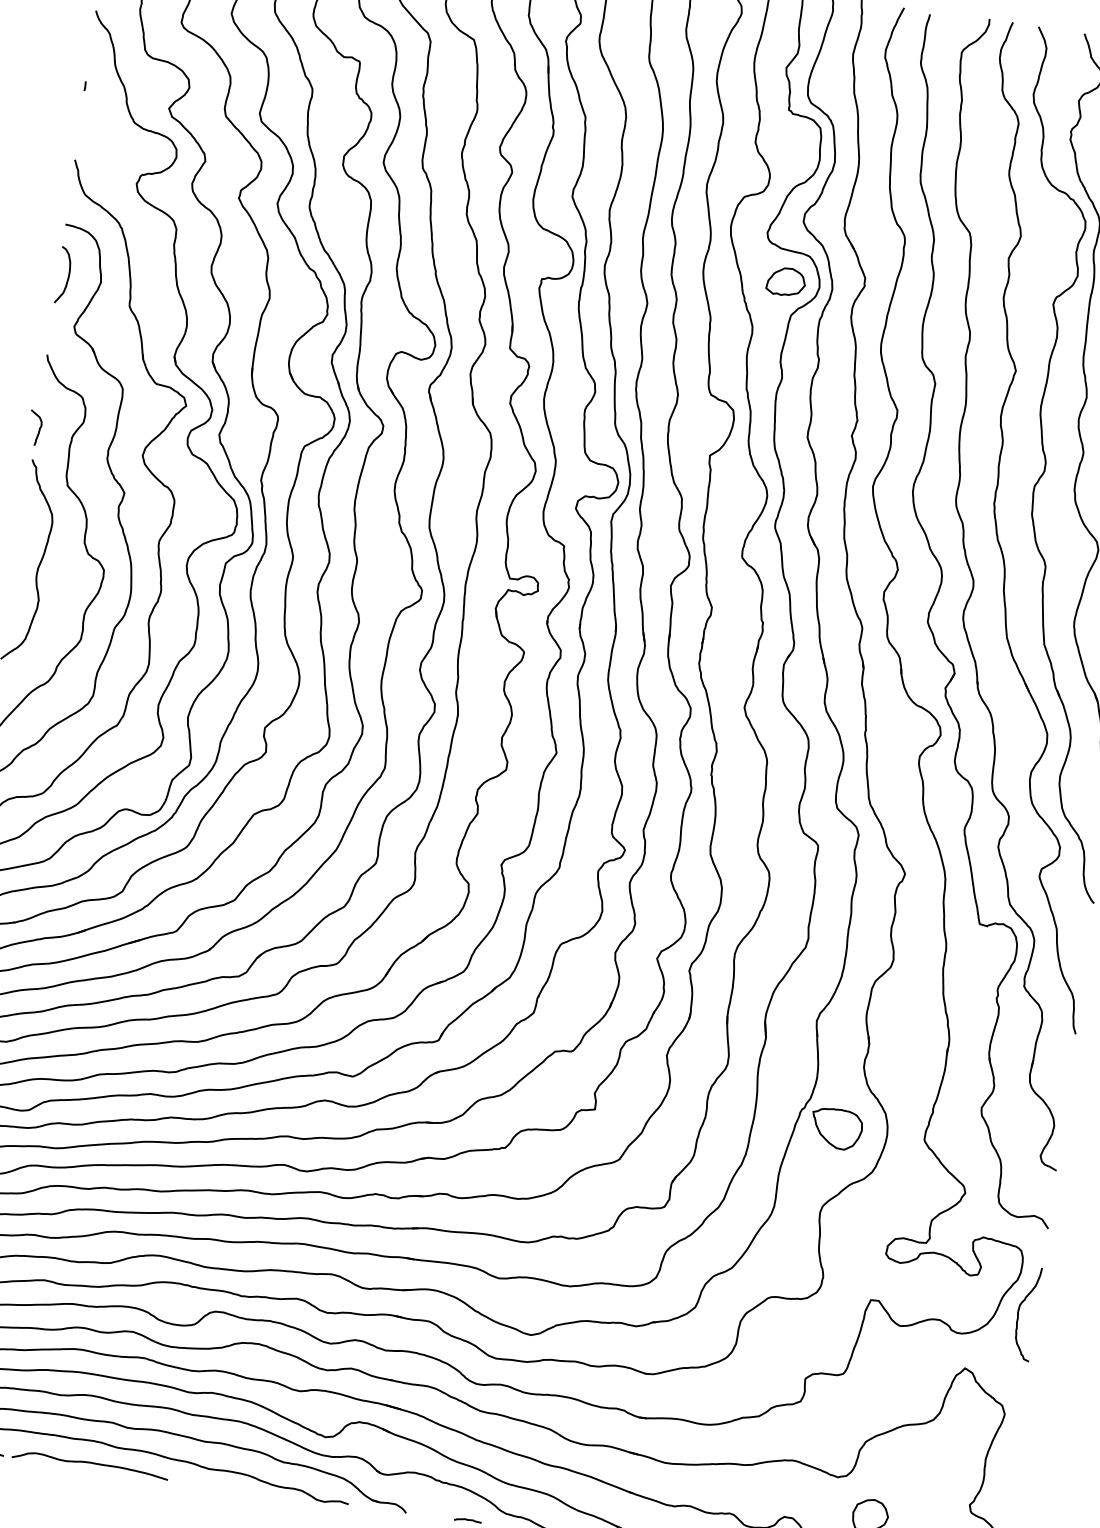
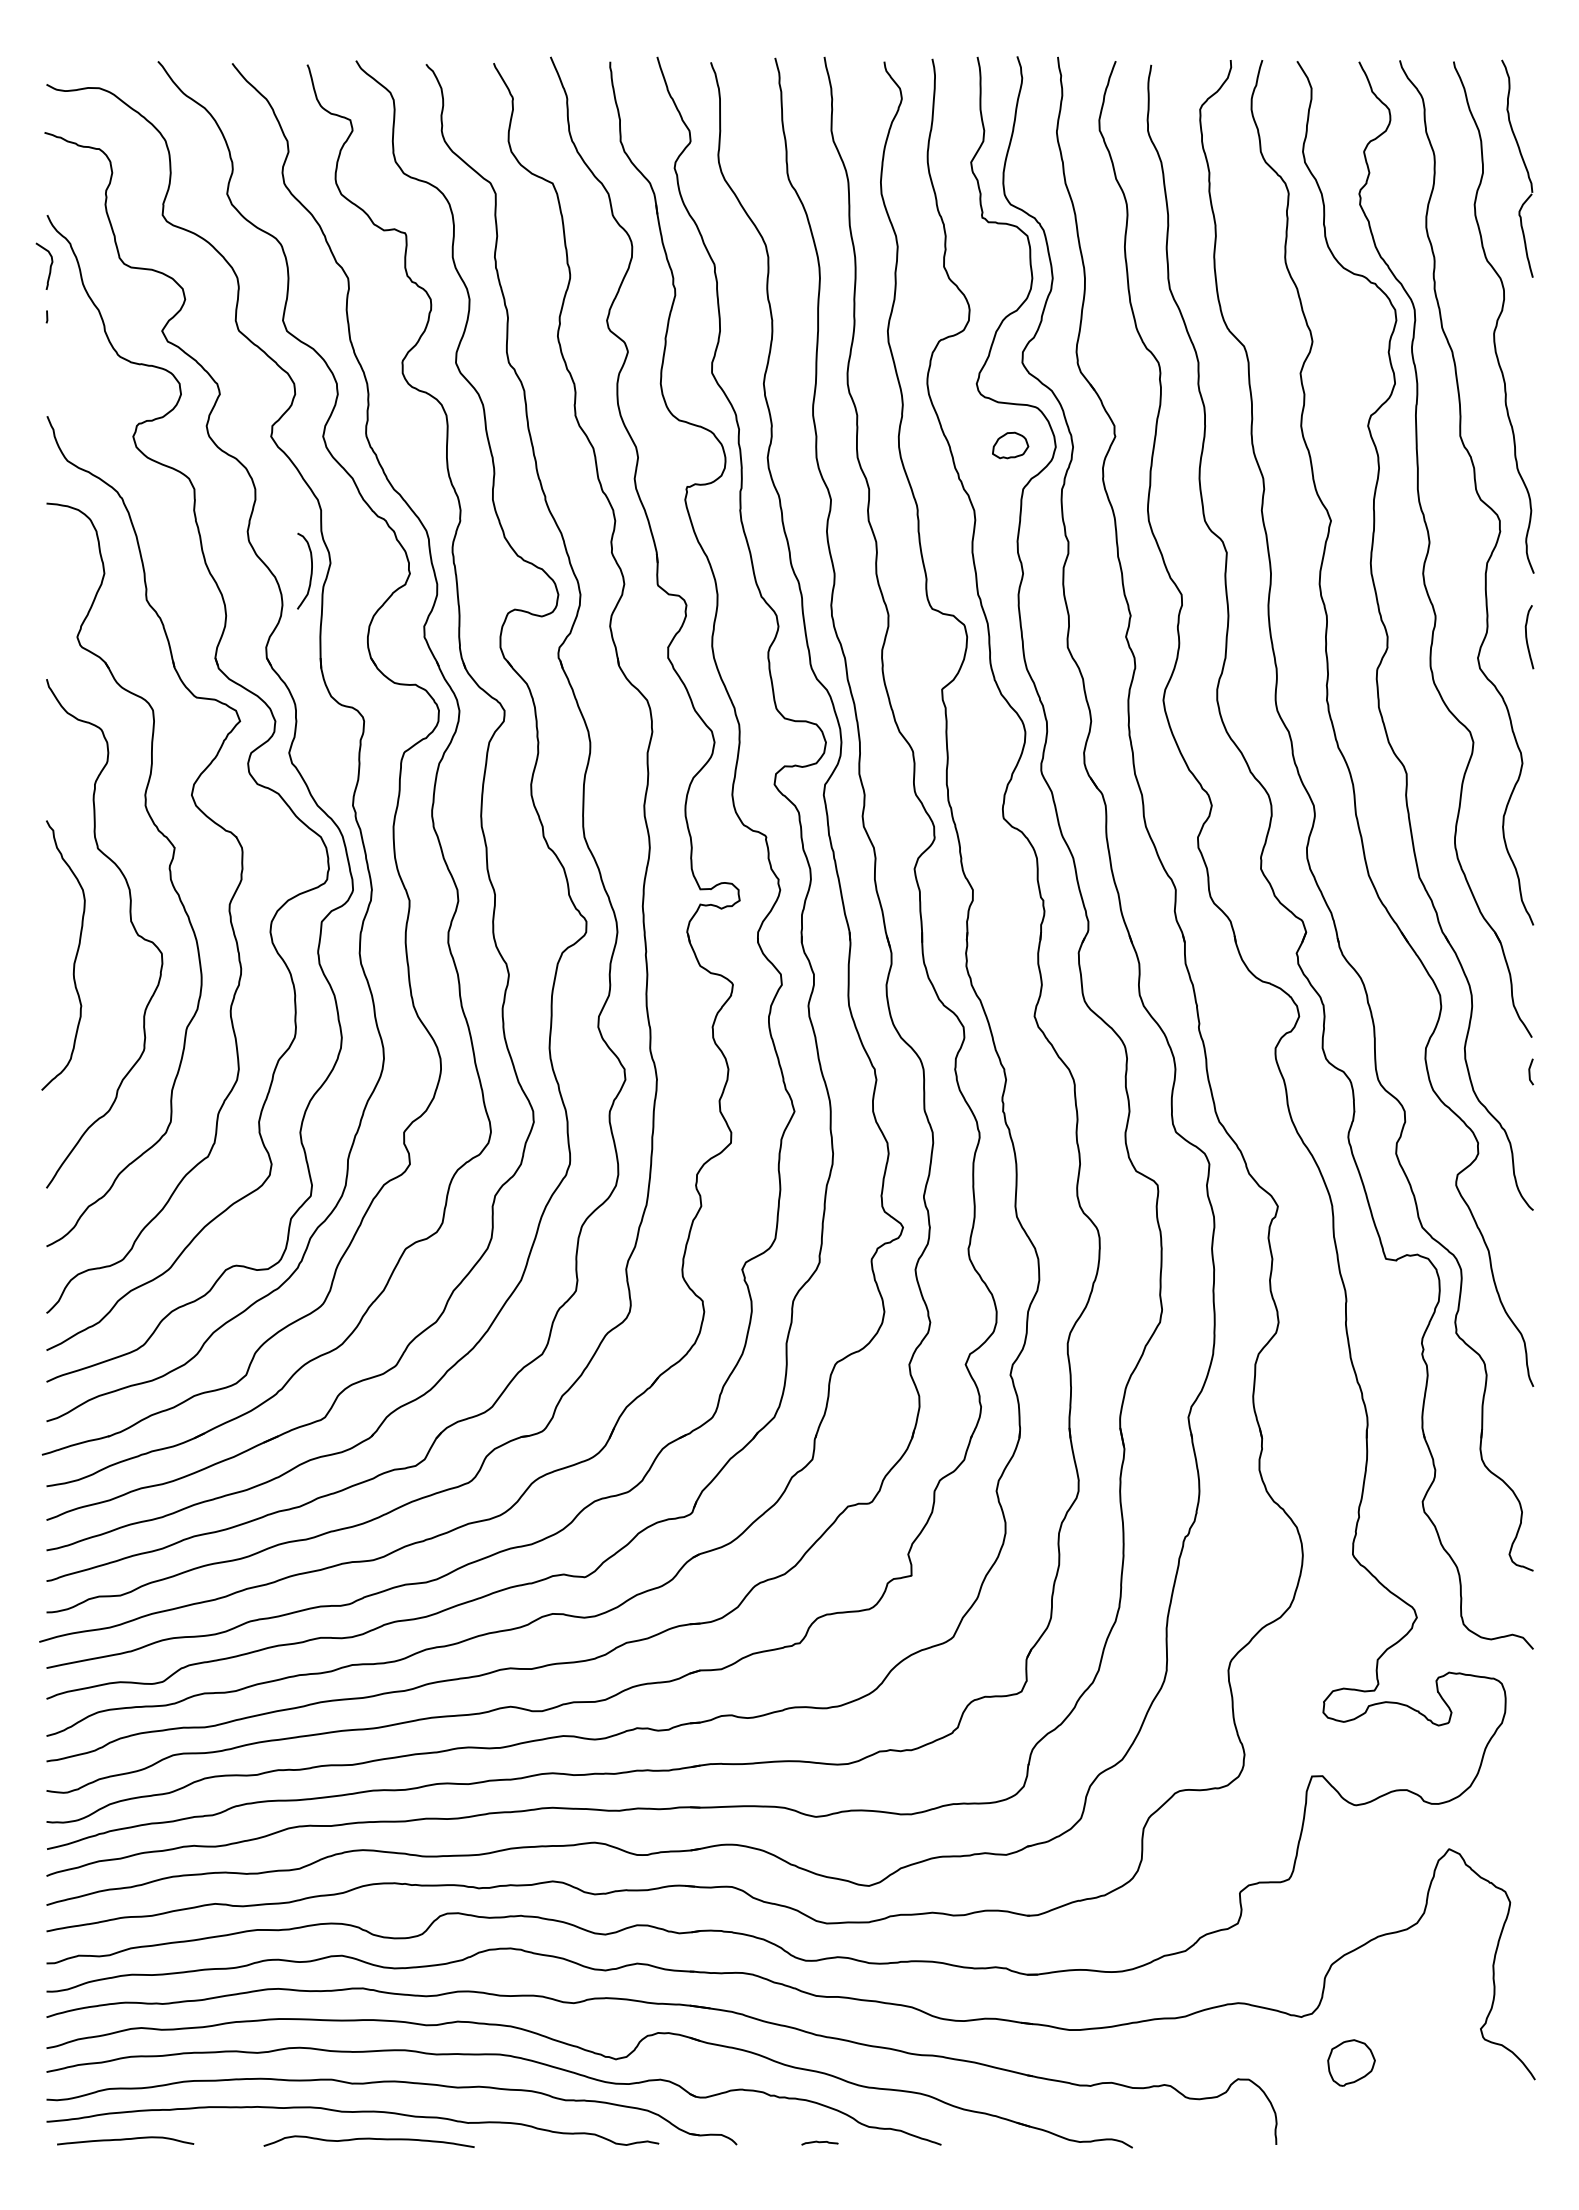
curve: (67, 276) -> (310, 572), moved
part: (786, 281) -> (1010, 445), size x0.7
curve: (38, 429) -> (49, 267), moved
part: (836, 1128) -> (1234, 1556), removed
curve: (1018, 1314) -> (1510, 1768), removed
curve: (90, 1463) -> (368, 2139), moved

